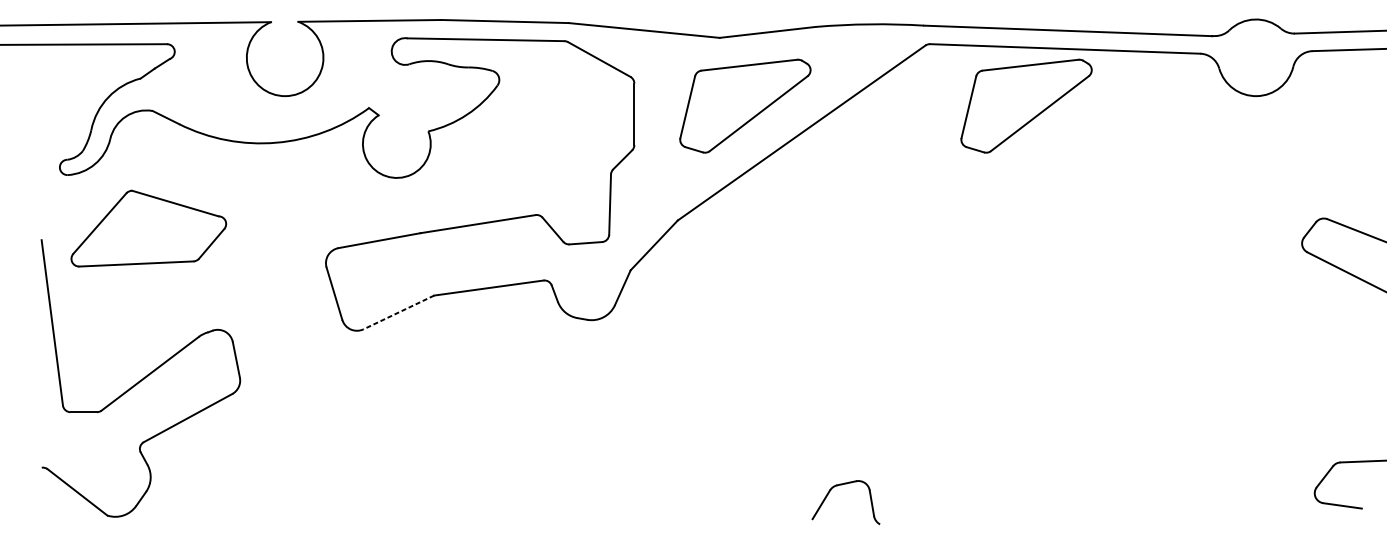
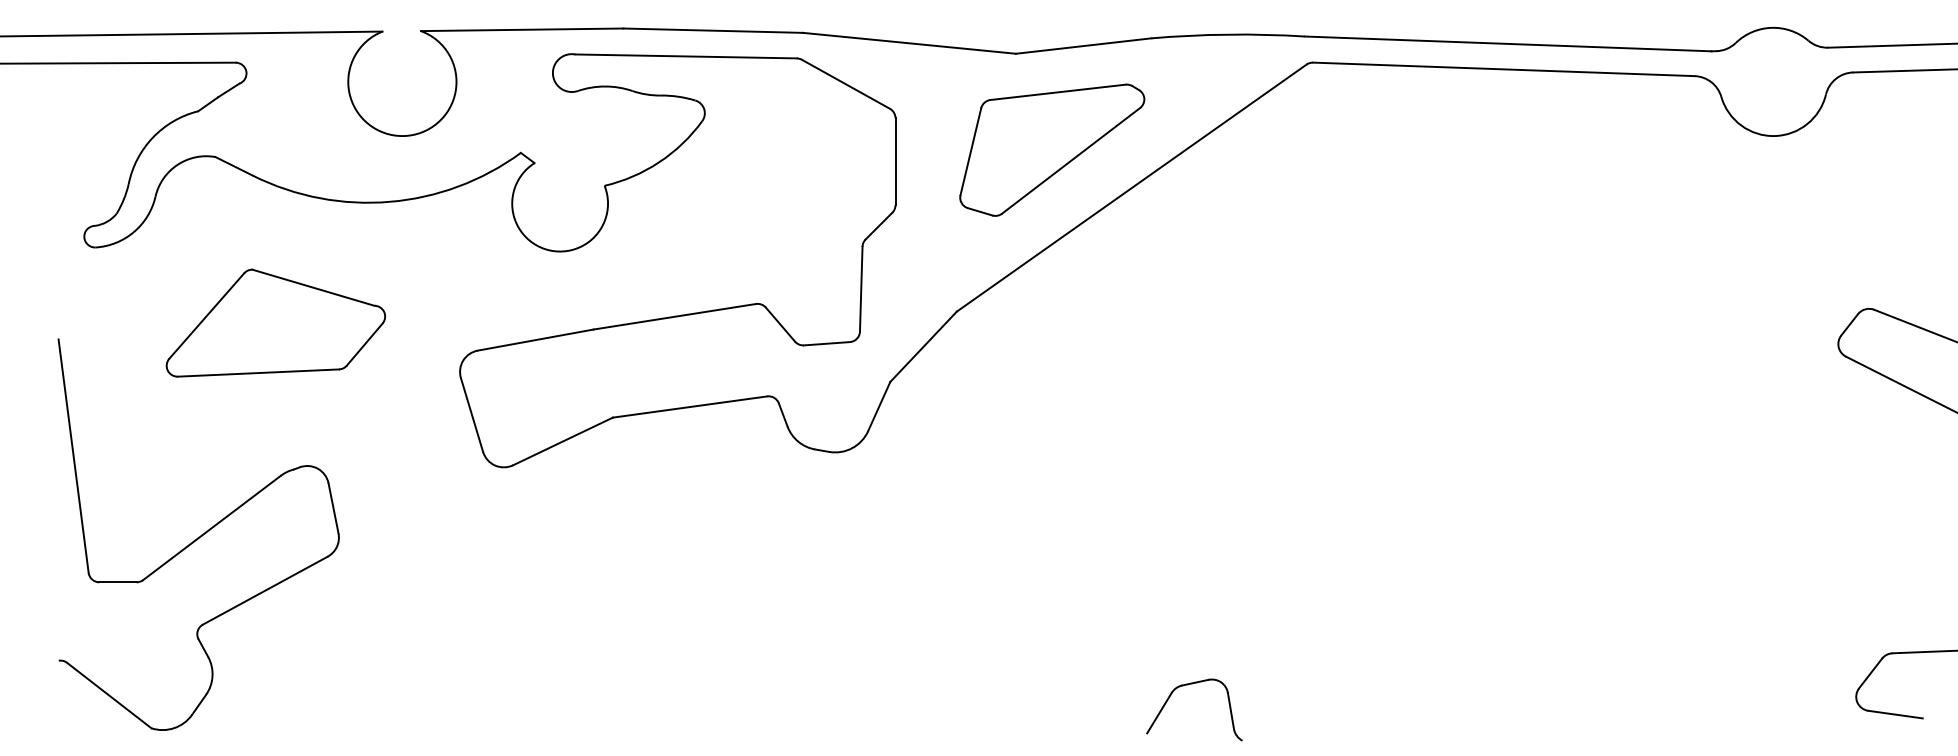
part: (1026, 105) -> (1449, 149), removed
part: (148, 228) -> (275, 322), moved
line: (398, 312) -> (562, 441), dashed -> solid

